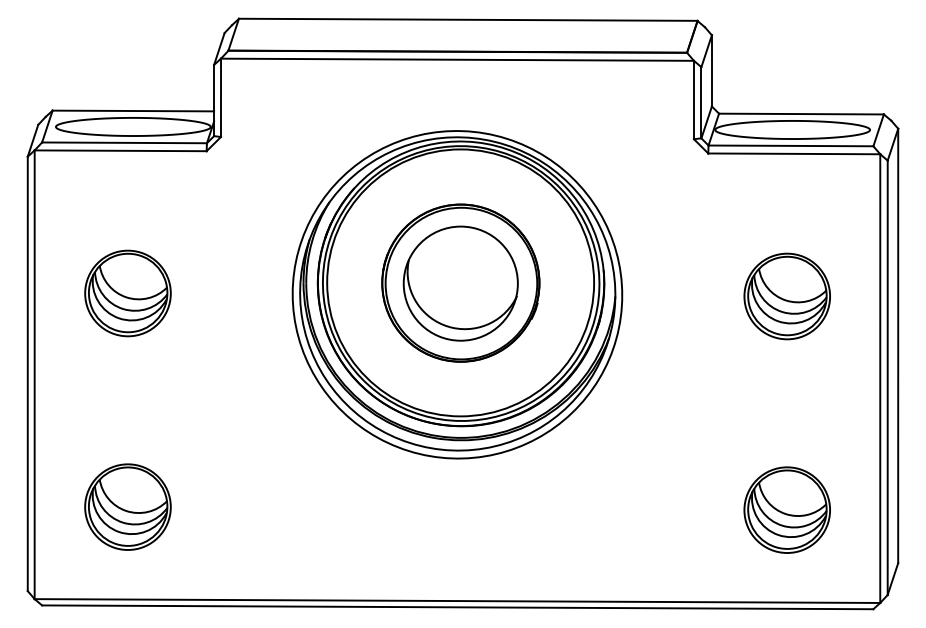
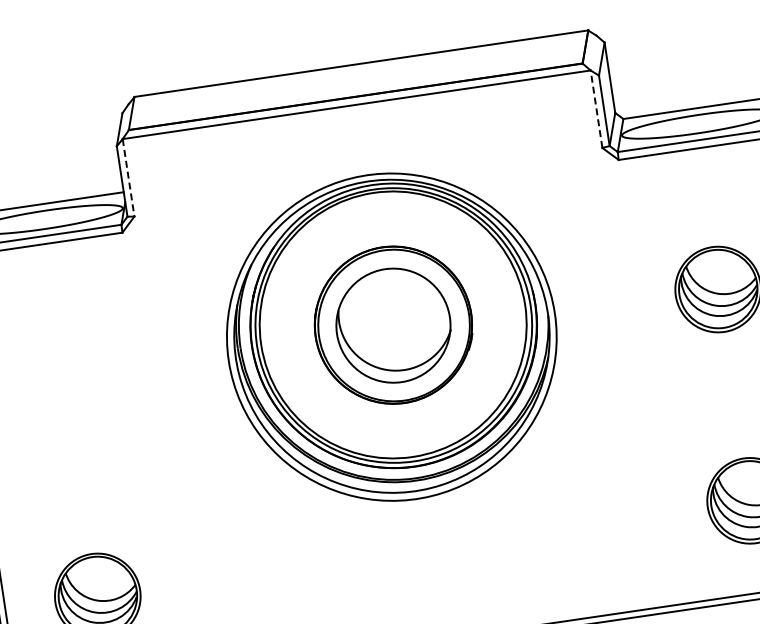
line: (221, 98) -> (129, 178), solid -> dashed
line: (693, 99) -> (596, 108), solid -> dashed
part: (127, 293) -> (65, 385), removed

